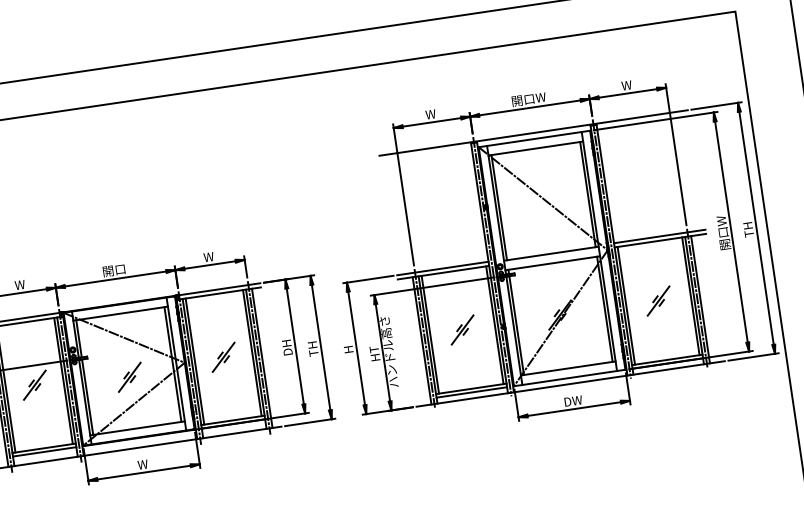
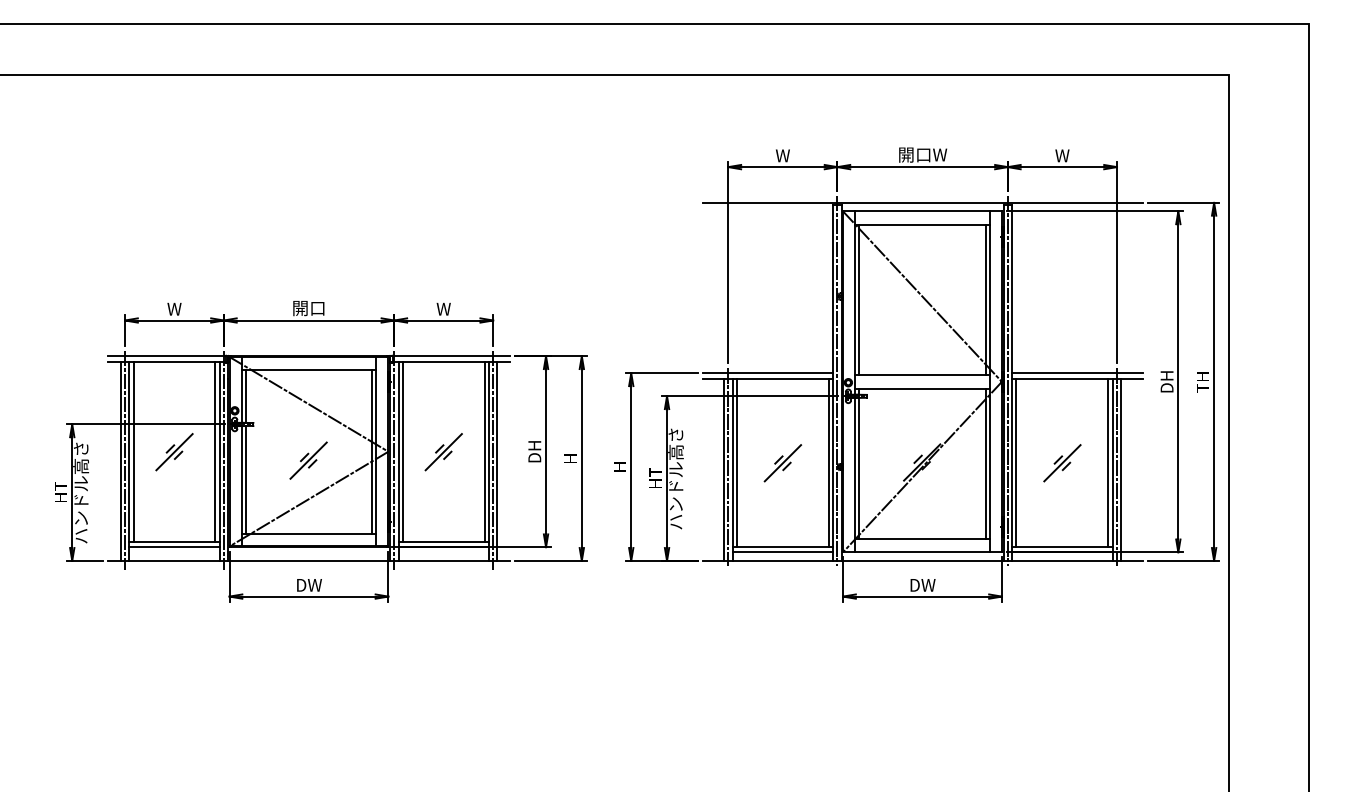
text: (723, 232) -> (1166, 381), 開口W -> DH
text: (313, 349) -> (570, 459), TH -> H
text: (143, 464) -> (309, 585), W -> DW

